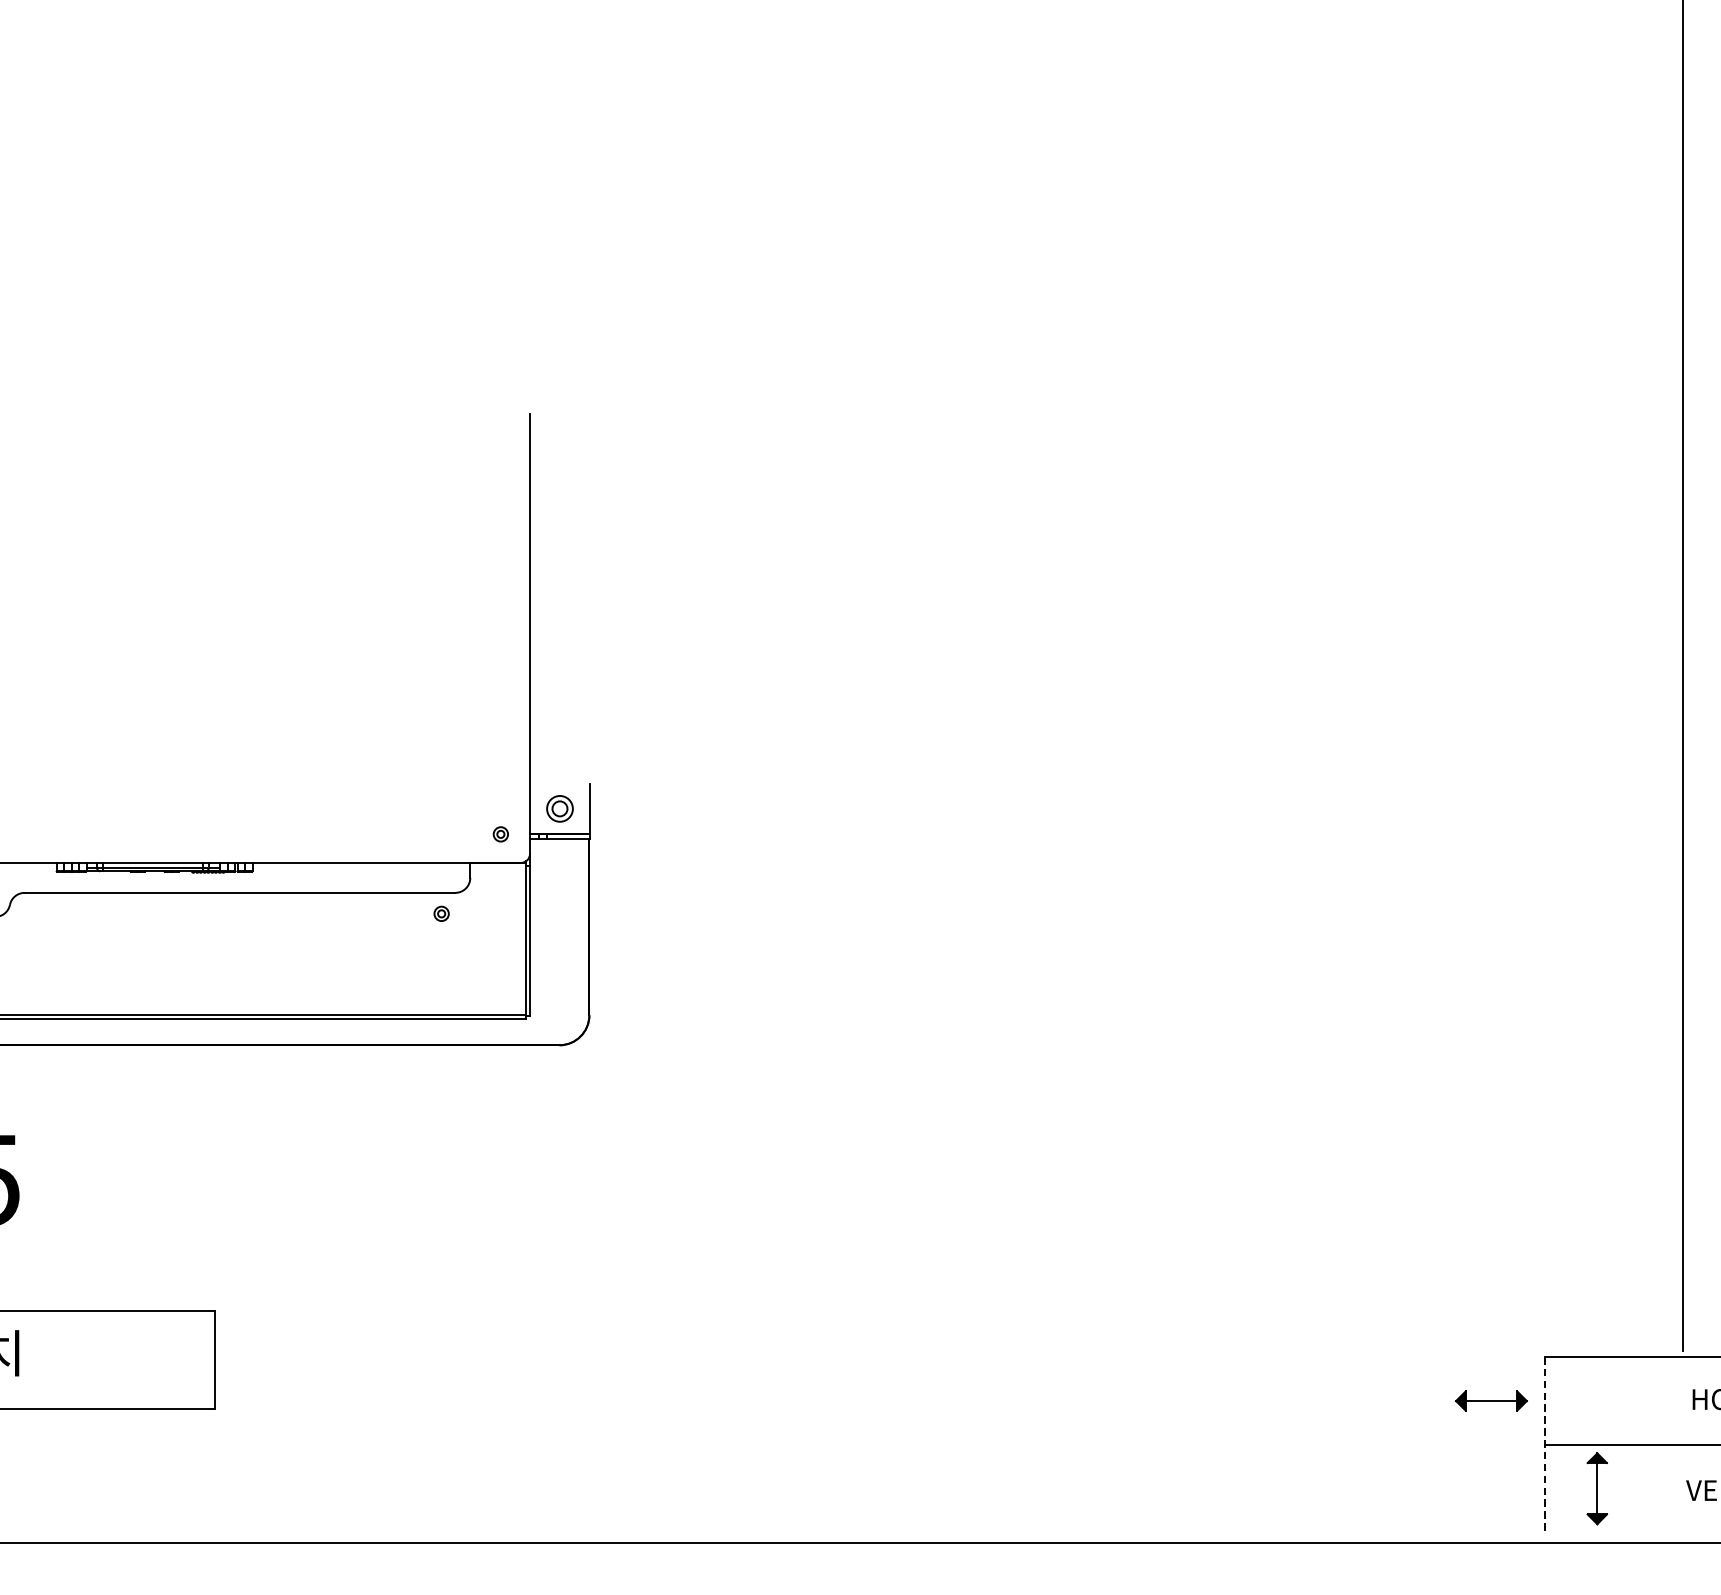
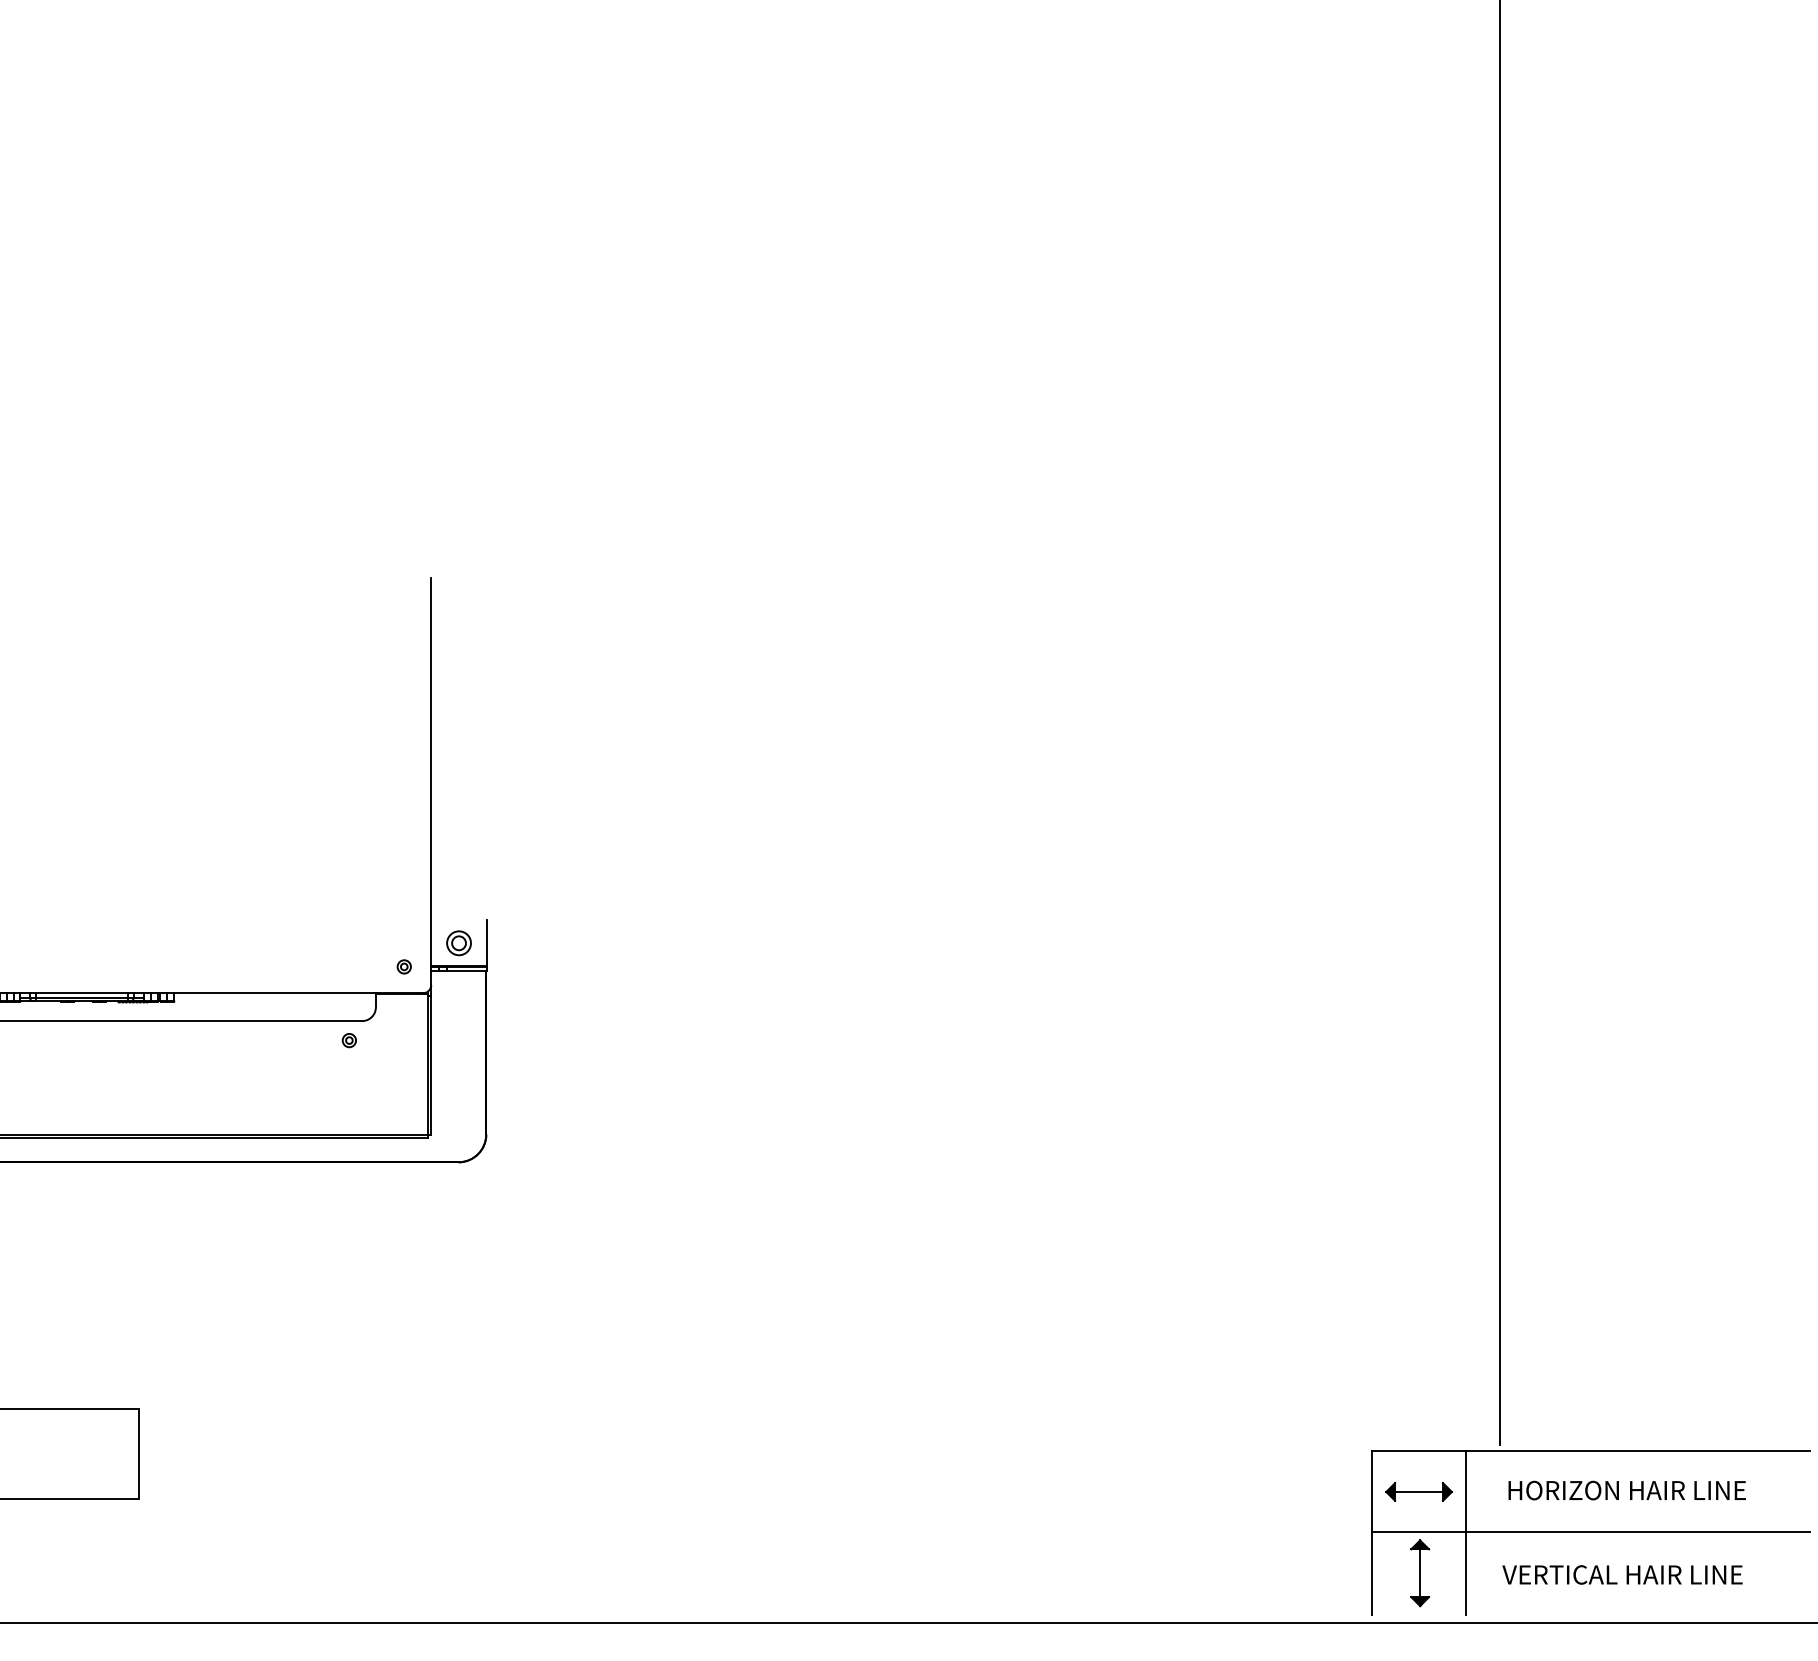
part: (1490, 1400) -> (1418, 1491), moved
line: (1544, 1445) -> (1371, 1533), dashed -> solid
line: (1646, 1445) -> (1465, 1533), added

